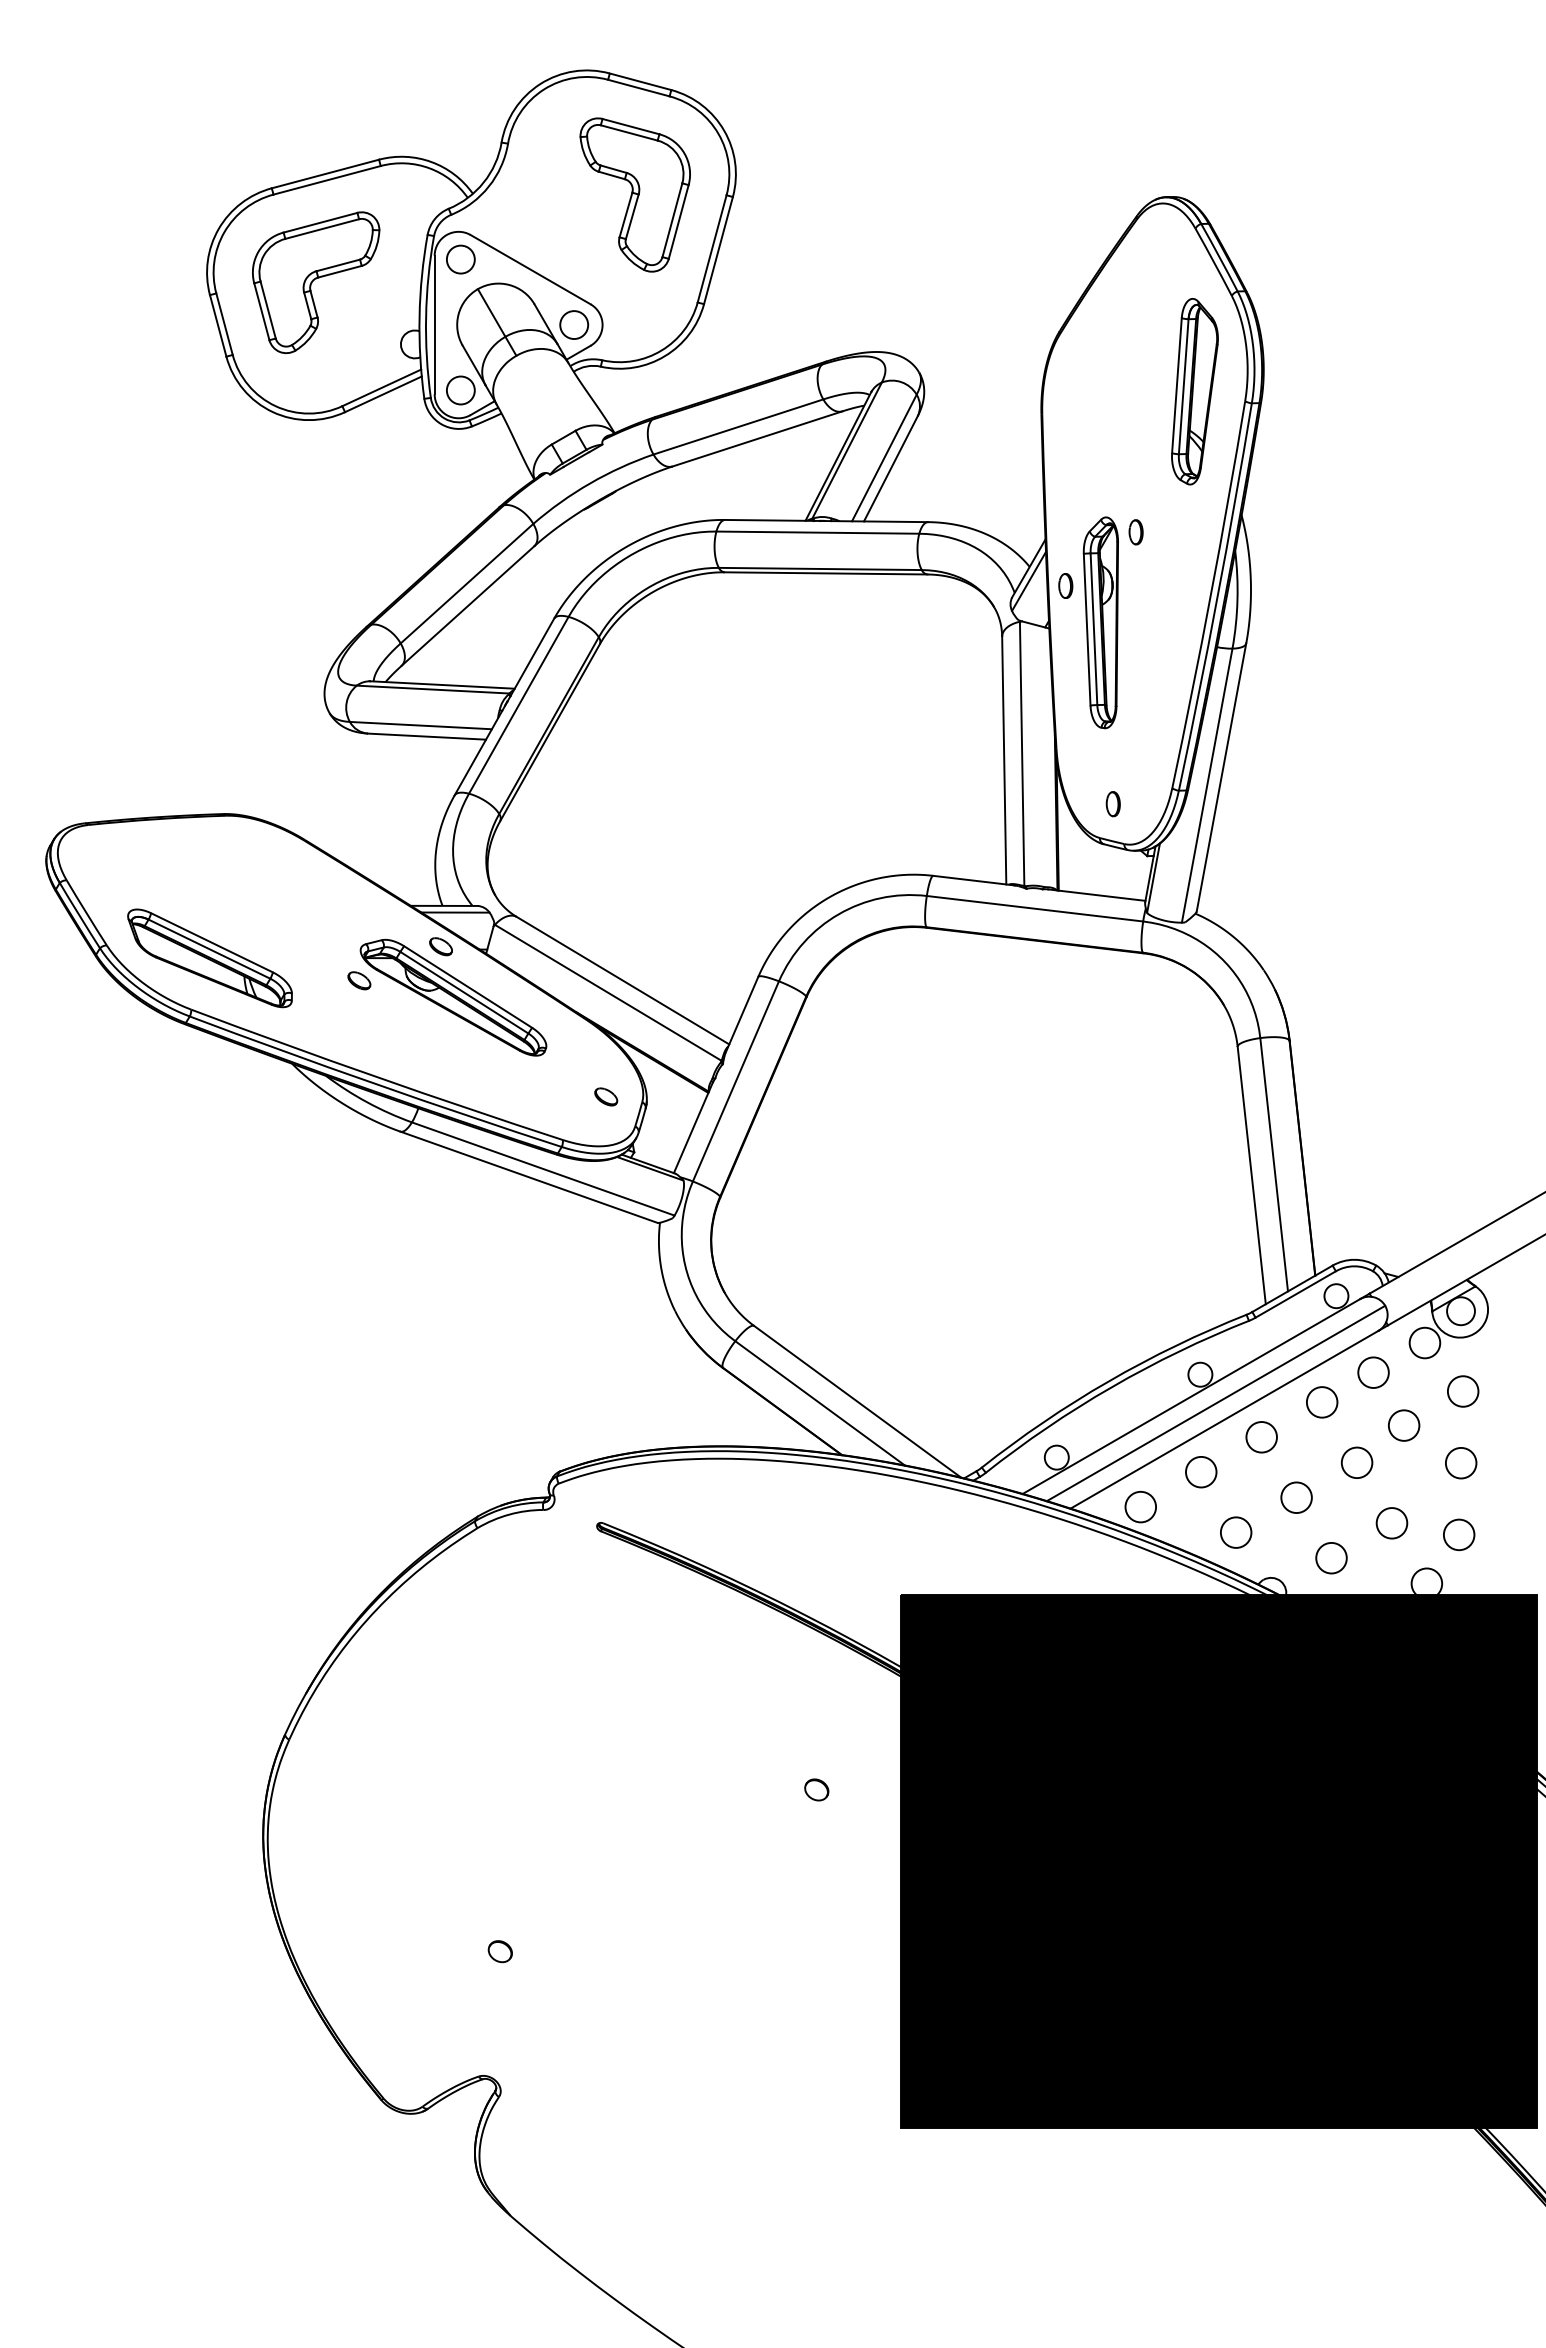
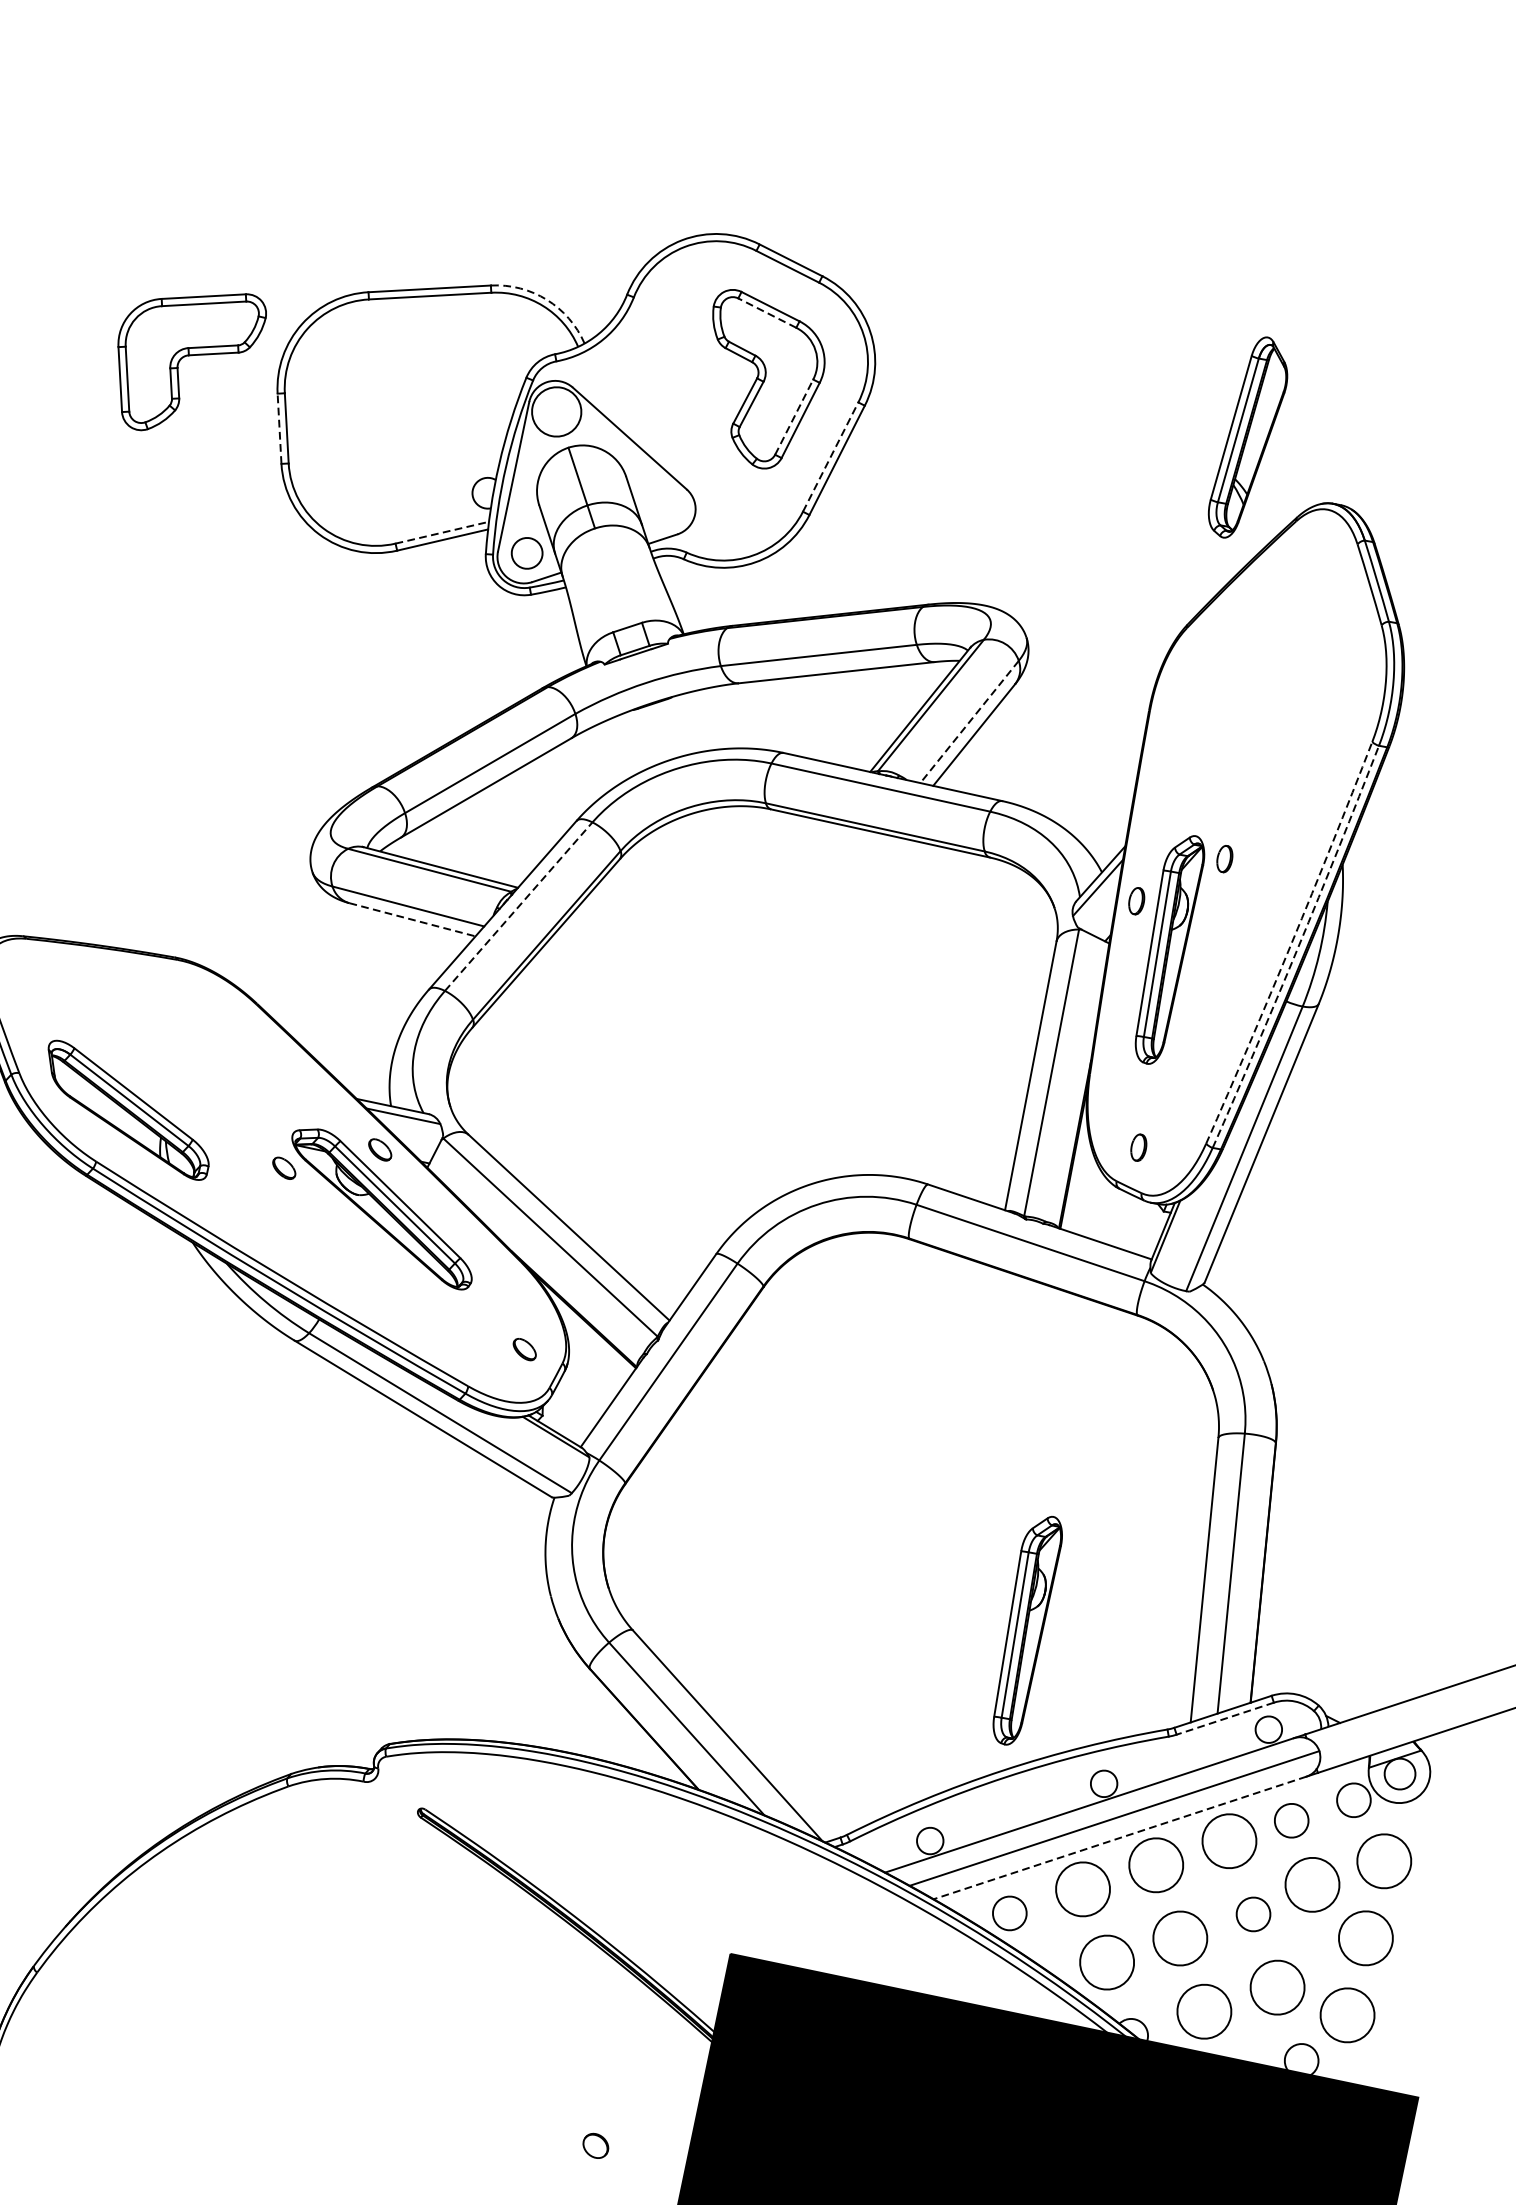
line: (628, 132) -> (766, 312), solid -> dashed
arc: (431, 162) -> (546, 300), solid -> dashed
line: (672, 219) -> (794, 416), solid -> dashed
line: (712, 248) -> (831, 456), solid -> dashed
circle: (460, 259) -> (556, 411), size x1.6
part: (316, 282) -> (185, 360), moved
circle: (574, 324) -> (664, 507), removed
line: (218, 325) -> (279, 428), solid -> dashed
line: (382, 387) -> (443, 532), solid -> dashed
part: (1194, 391) -> (1248, 438), moved
line: (884, 458) -> (969, 722), solid -> dashed
arc: (1210, 595) -> (1290, 944), solid -> dashed
arc: (1217, 597) -> (1298, 947), solid -> dashed
line: (519, 704) -> (519, 905), solid -> dashed
line: (427, 736) -> (413, 919), solid -> dashed
part: (1100, 1252) -> (1023, 1629), added
line: (1295, 1294) -> (1224, 1718), solid -> dashed
circle: (1462, 1391) -> (1383, 1861), size x1.6
circle: (1321, 1402) -> (1228, 1841), size x1.6
line: (1224, 1419) -> (1120, 1837), solid -> dashed
circle: (1404, 1425) -> (1313, 1884), size x1.6
circle: (1261, 1437) -> (1155, 1865), size x1.6
circle: (1460, 1462) -> (1365, 1937), size x1.6
circle: (1200, 1471) -> (1082, 1888), size x1.6
circle: (1296, 1497) -> (1180, 1938), size x1.6
circle: (1391, 1523) -> (1277, 1987), size x1.6
circle: (1235, 1532) -> (1106, 1962), size x1.6
circle: (1458, 1534) -> (1346, 2014), size x1.6
circle: (1331, 1557) -> (1204, 2010), size x1.6

